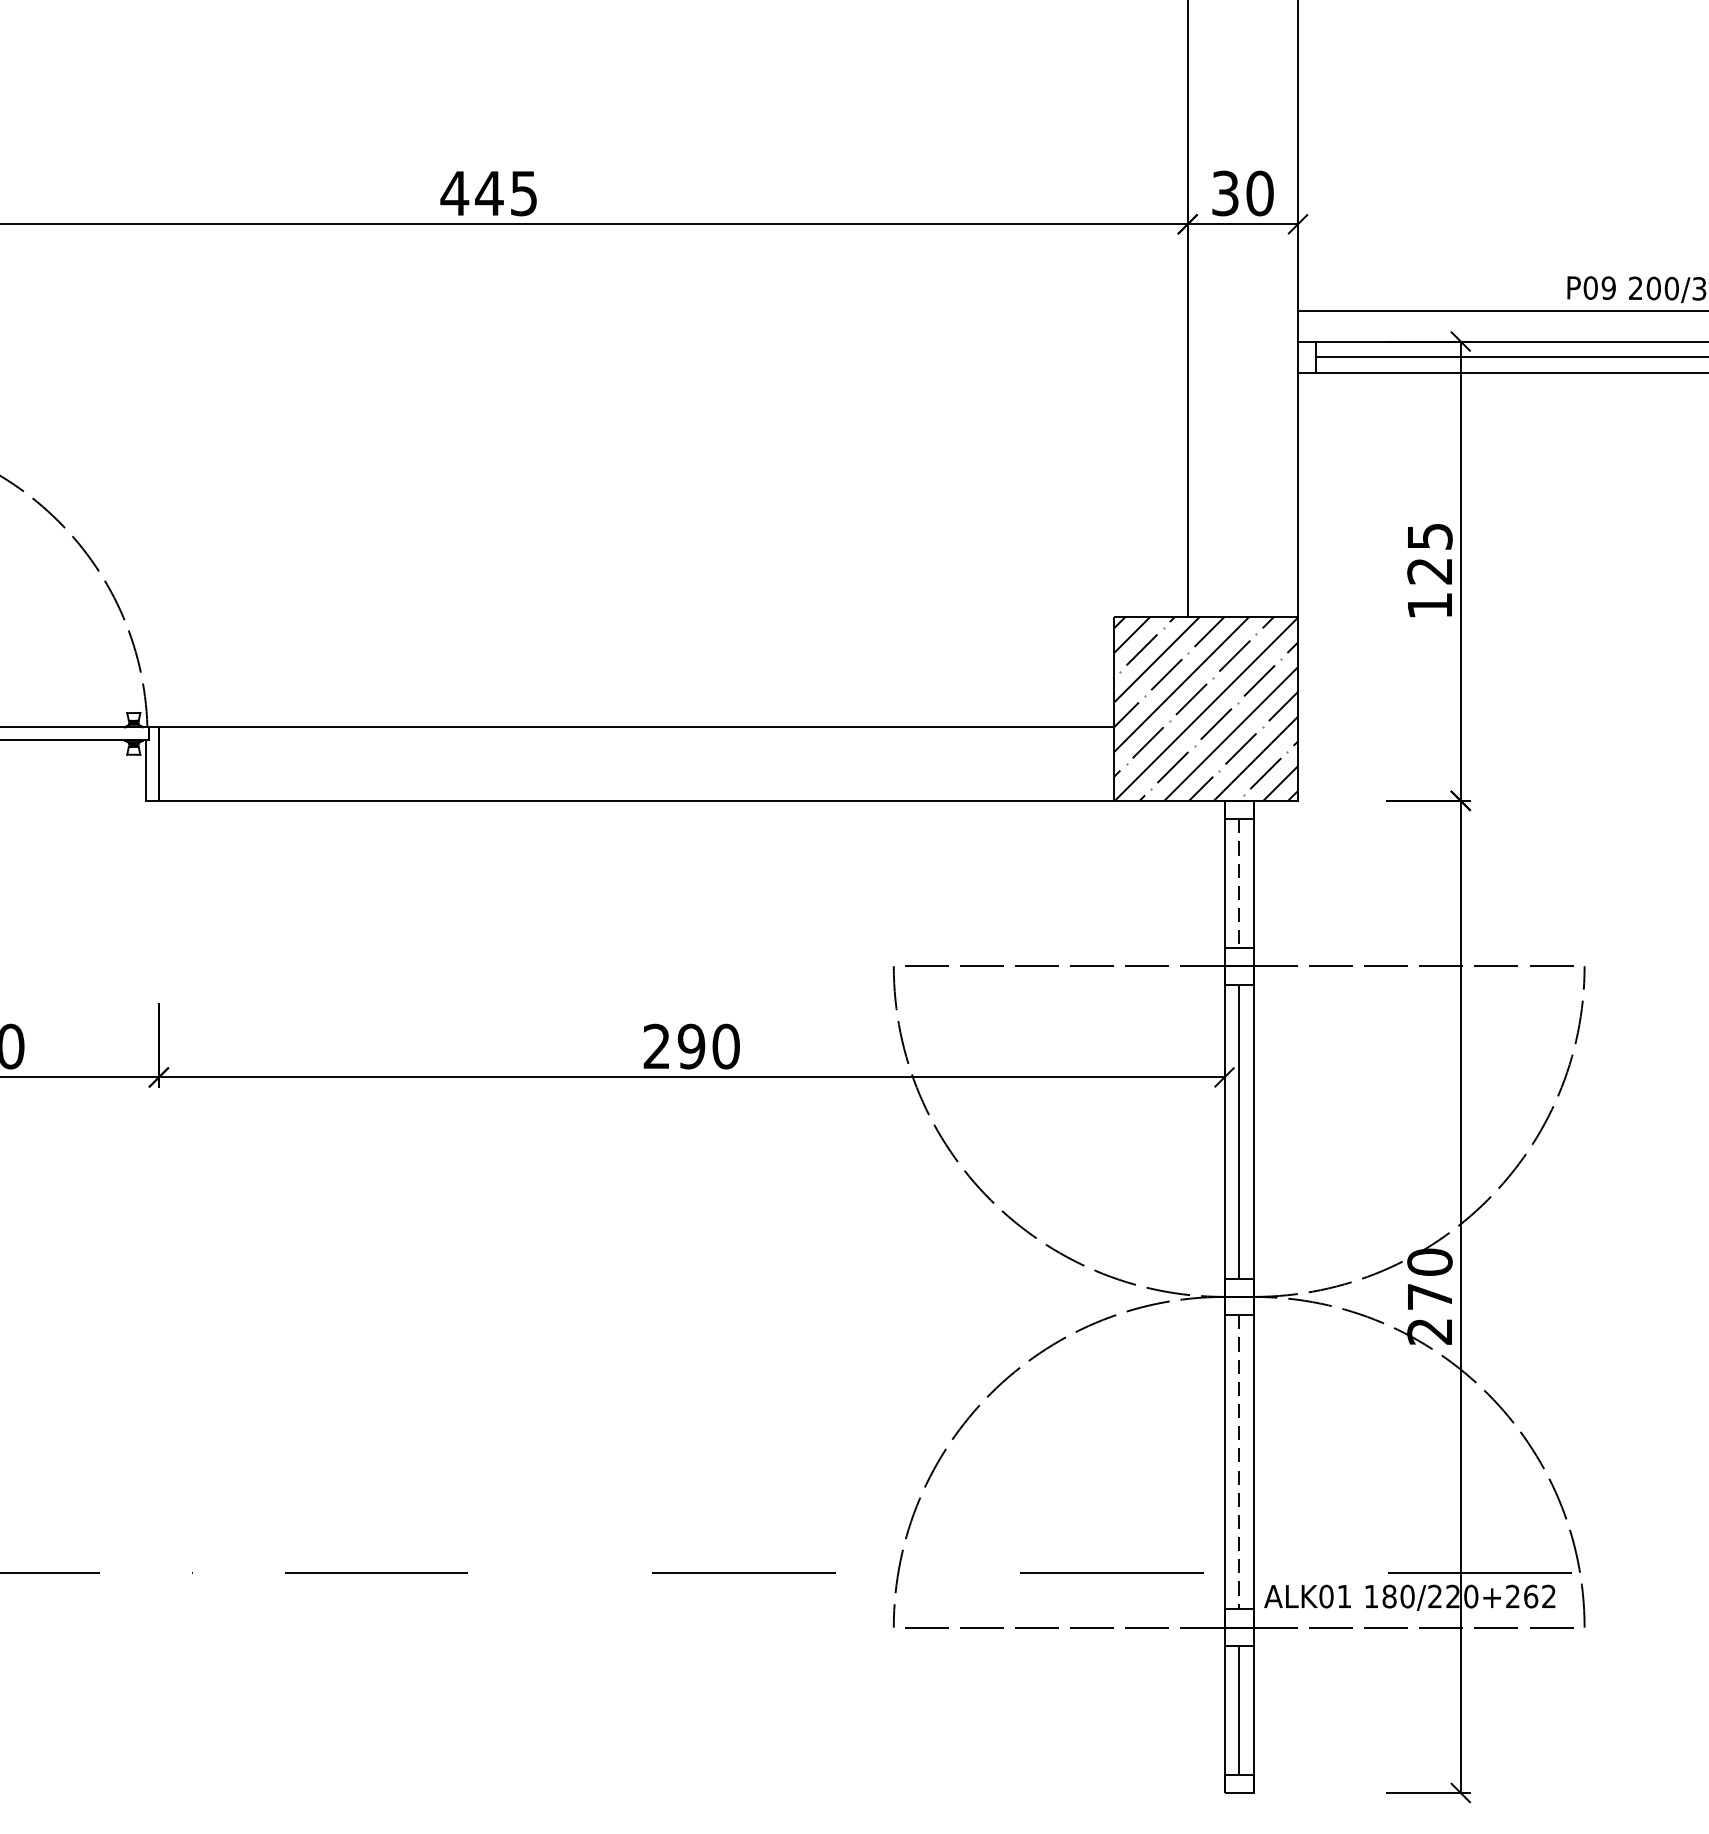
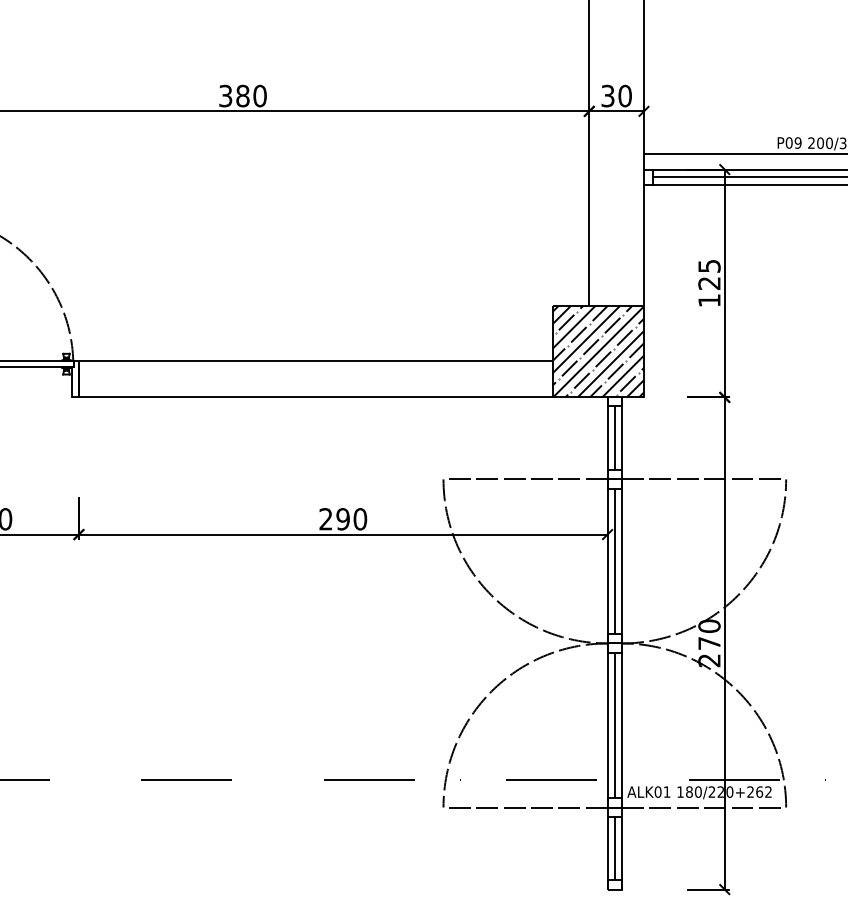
text: (488, 192) -> (242, 95), 445 -> 380
line: (1238, 883) -> (614, 438), dashed -> solid
line: (1238, 1462) -> (614, 725), dashed -> solid

